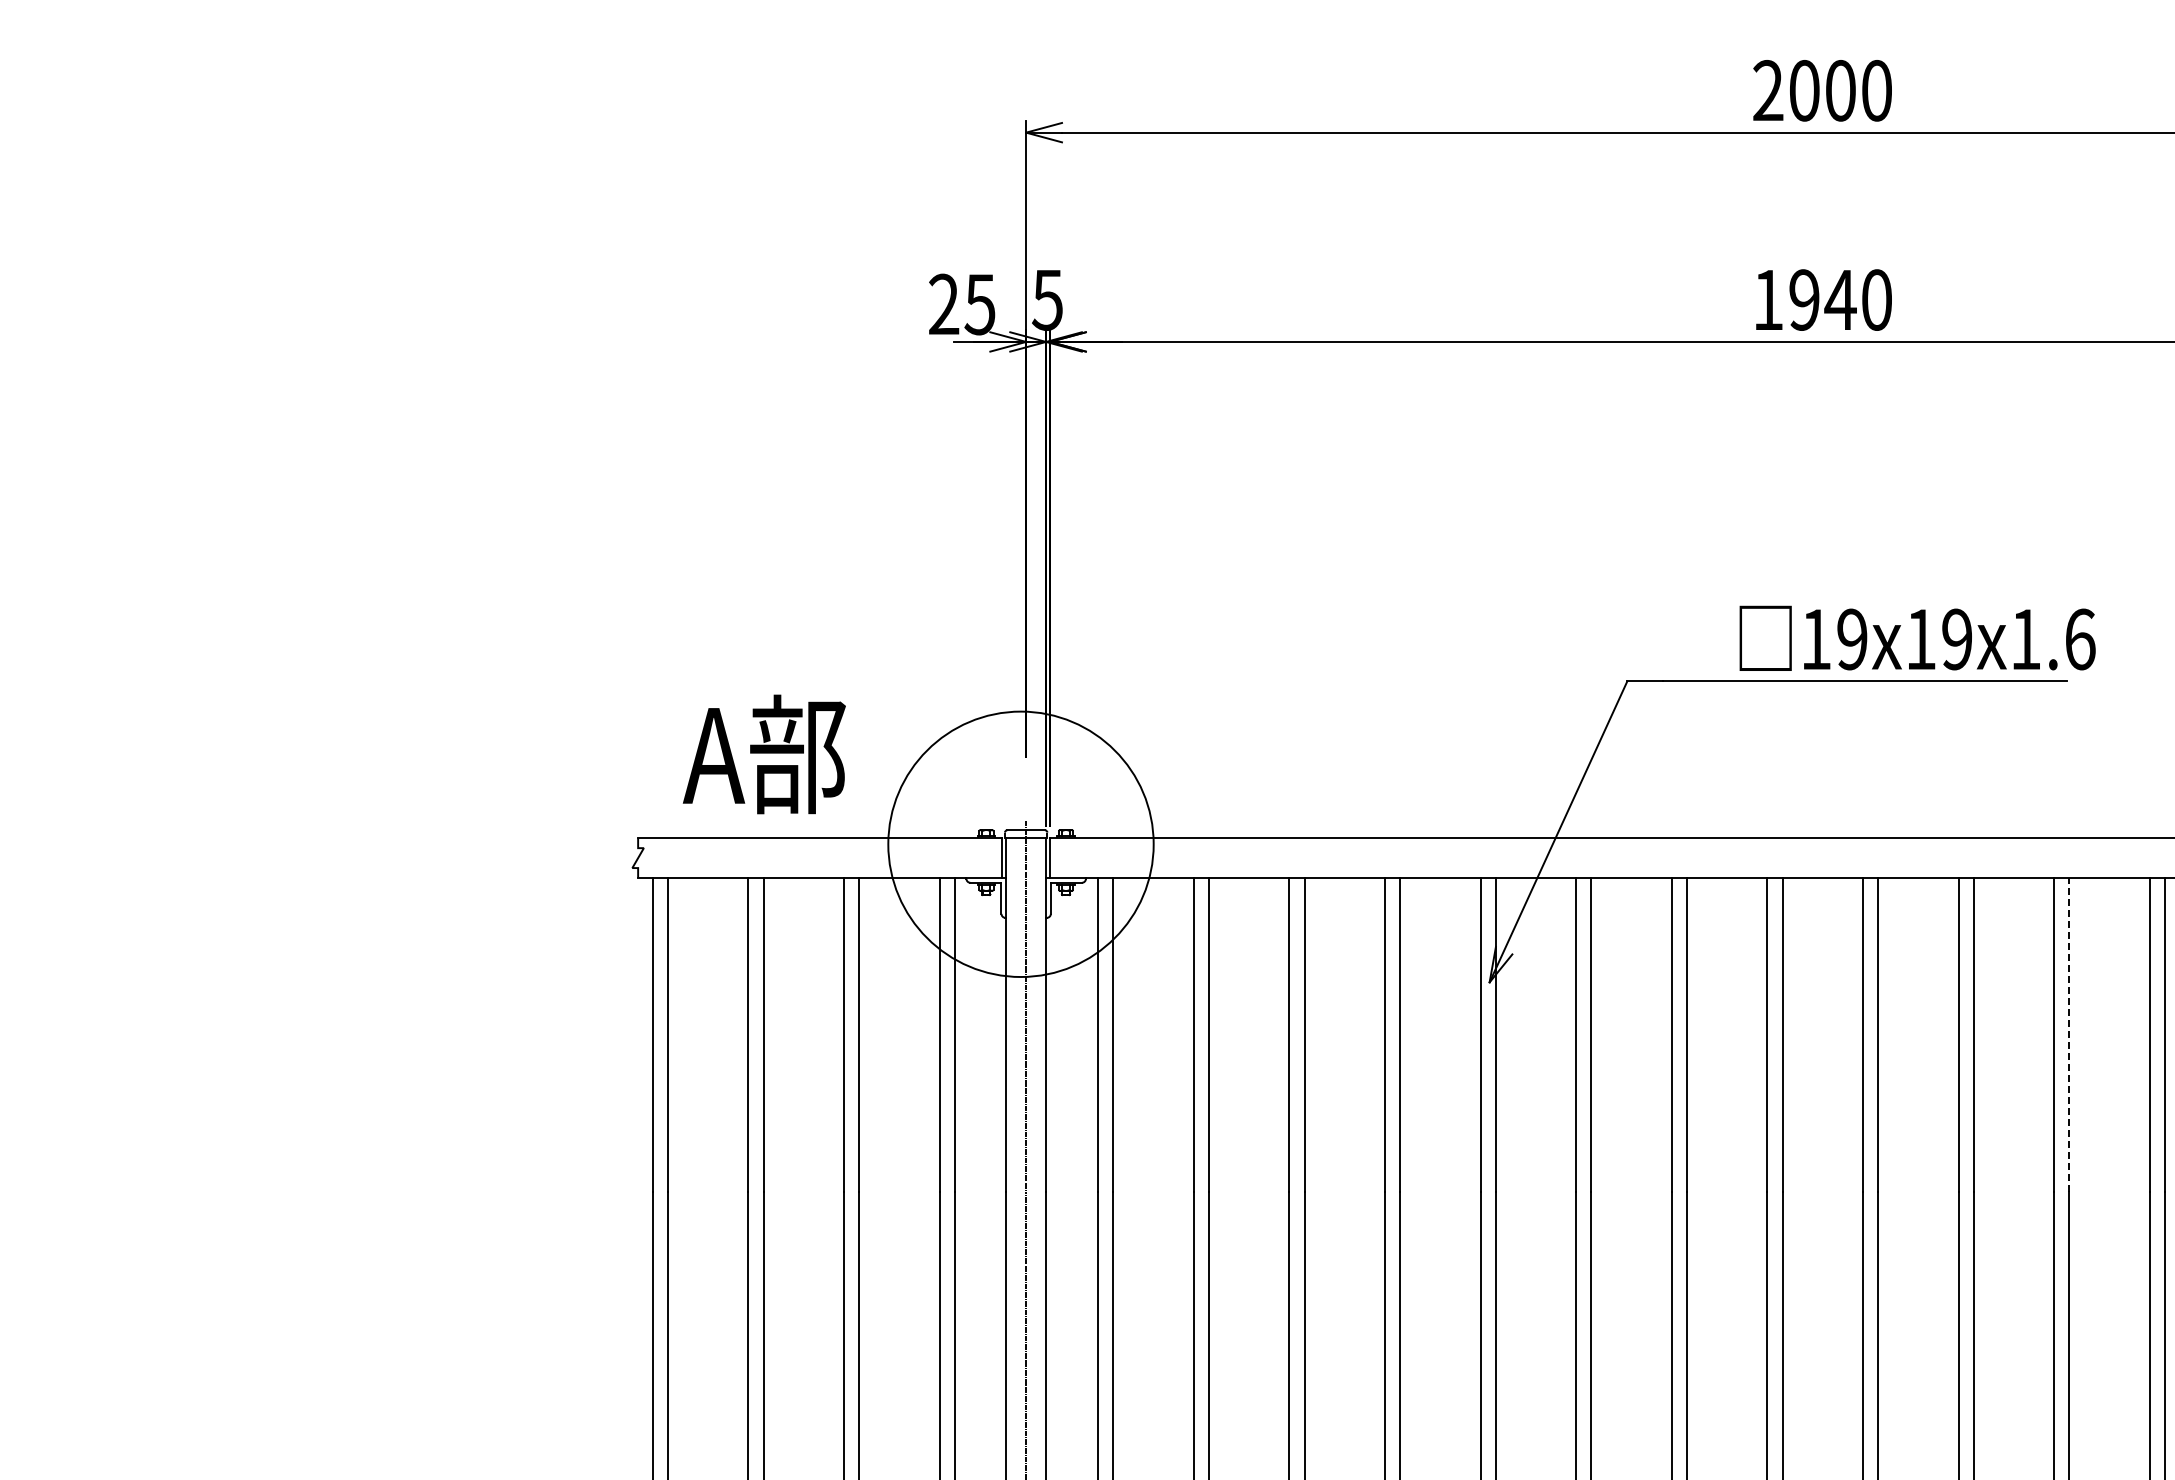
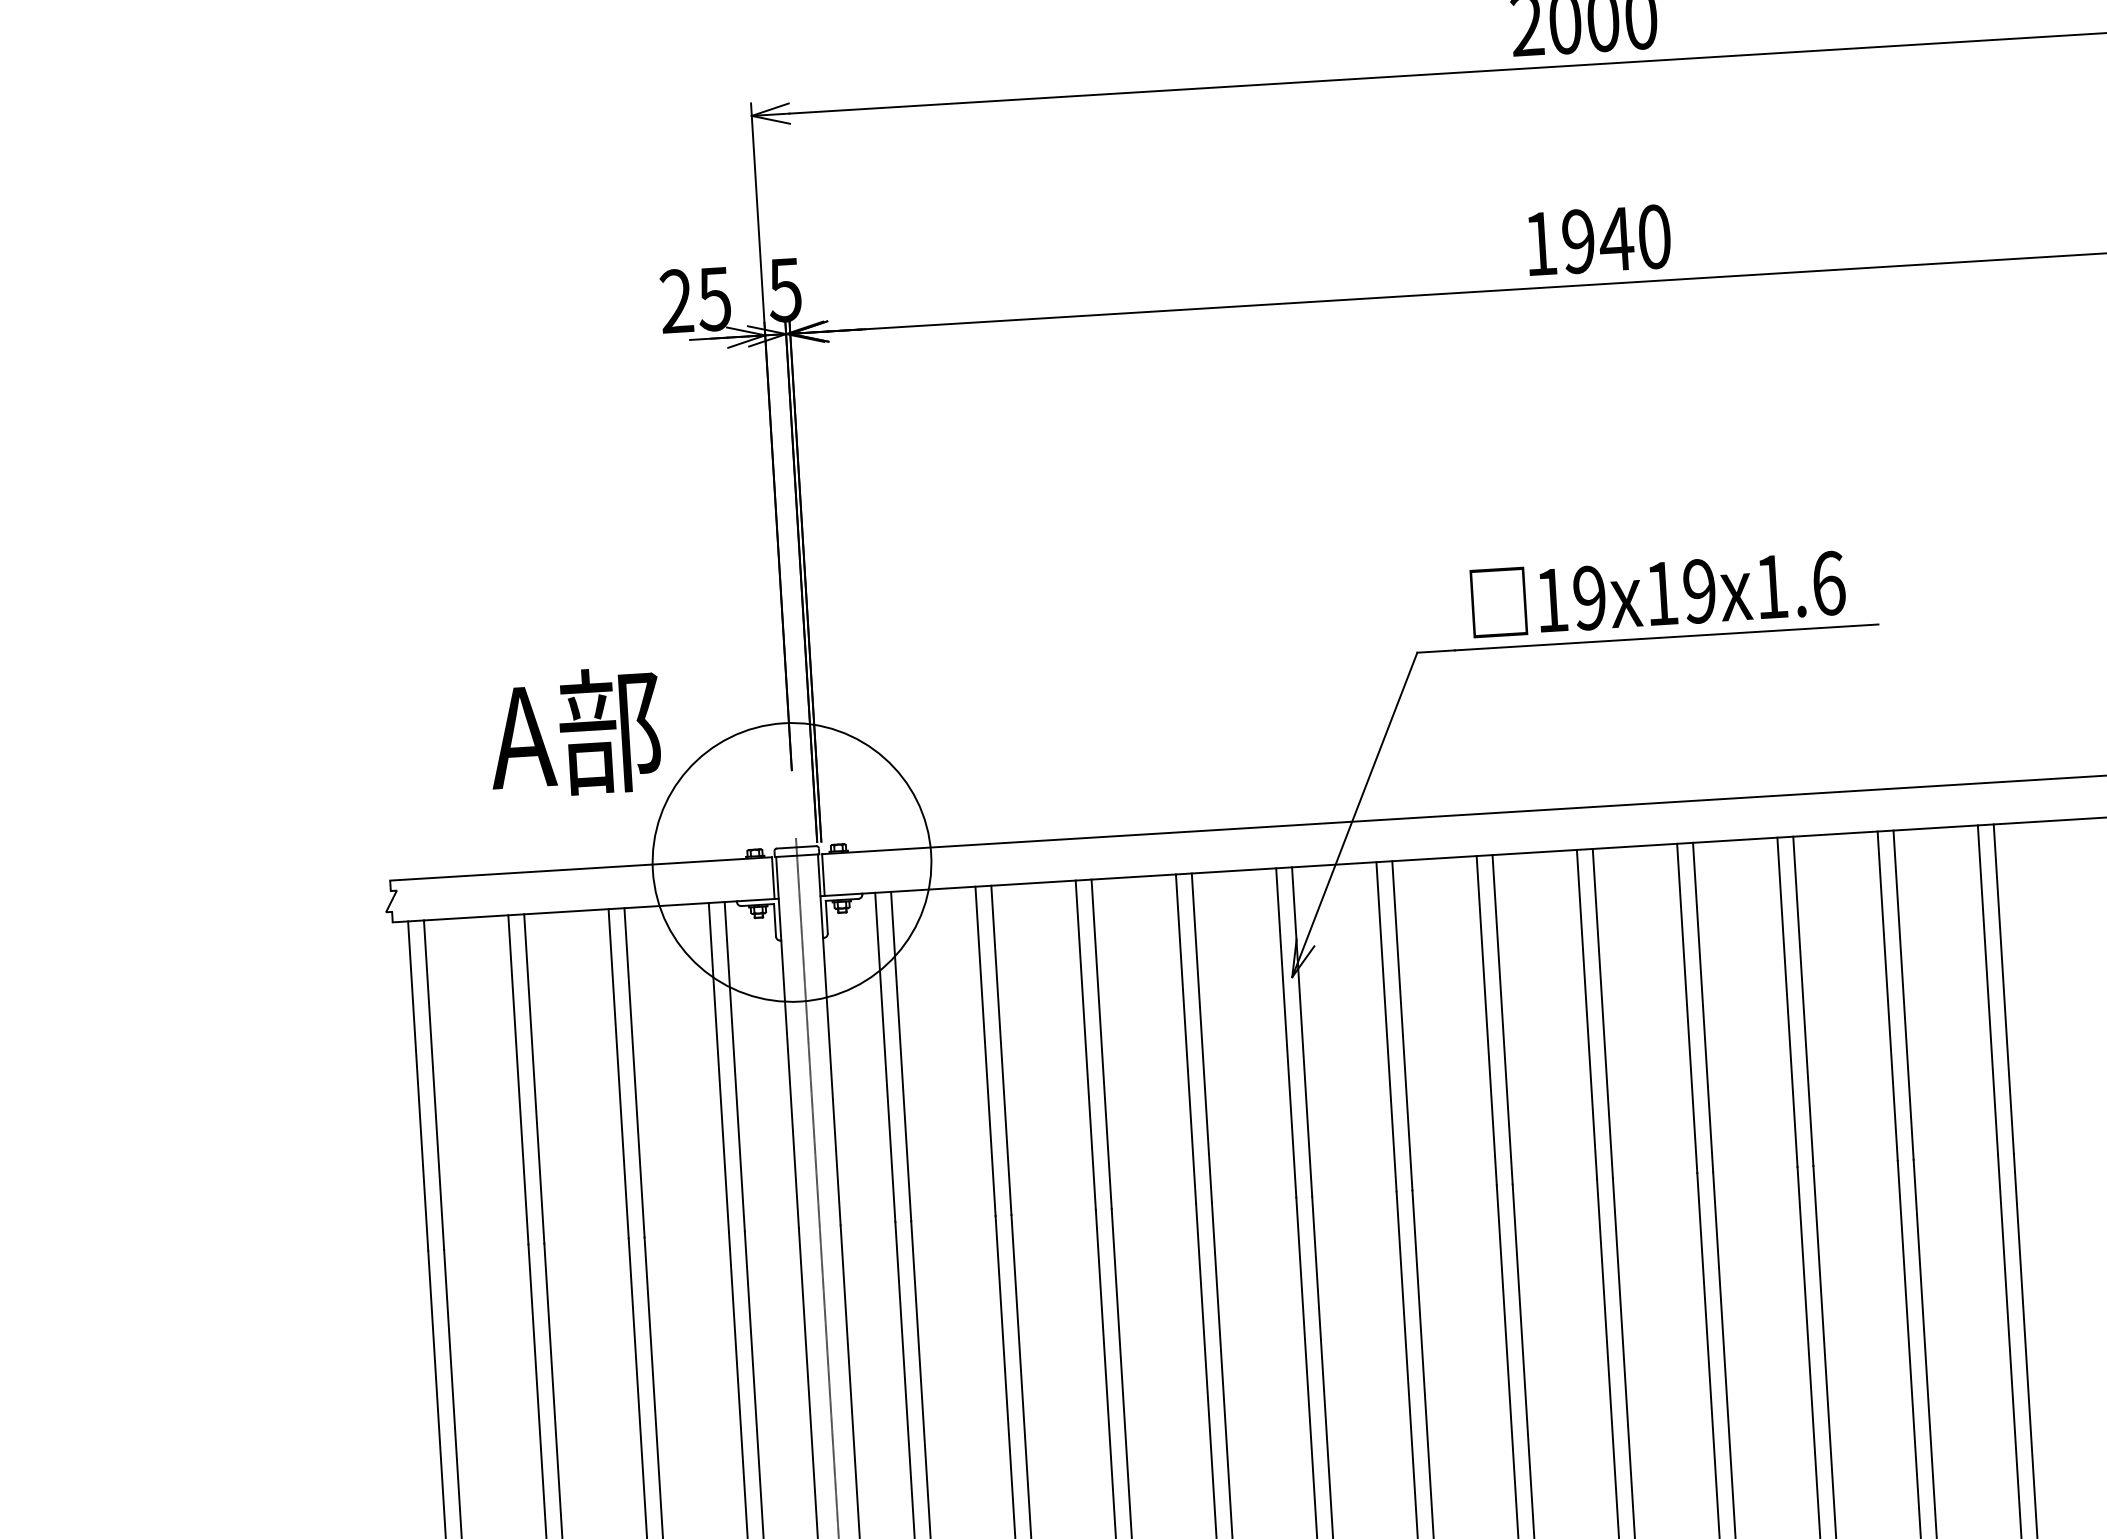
text: (1917, 637) -> (1657, 591), moved
text: (763, 754) -> (574, 732), moved
line: (2069, 1034) -> (1903, 994), dashed -> solid

